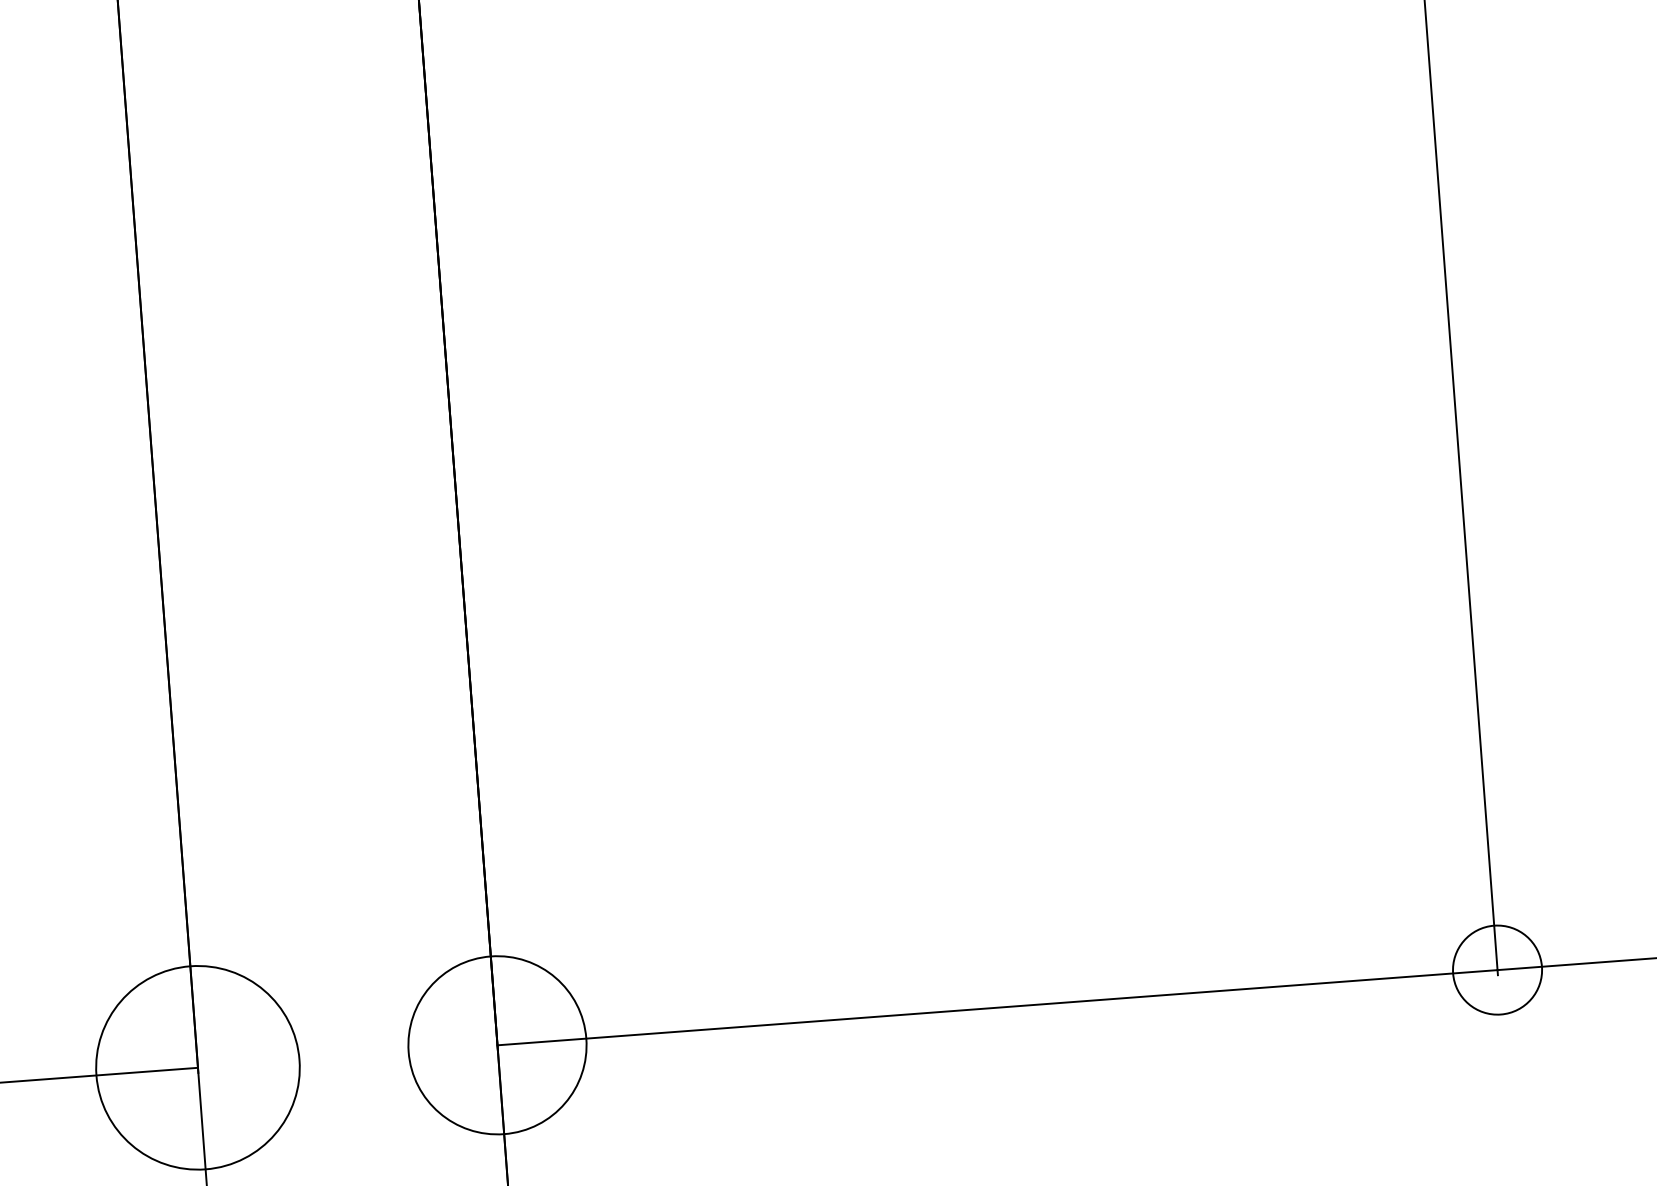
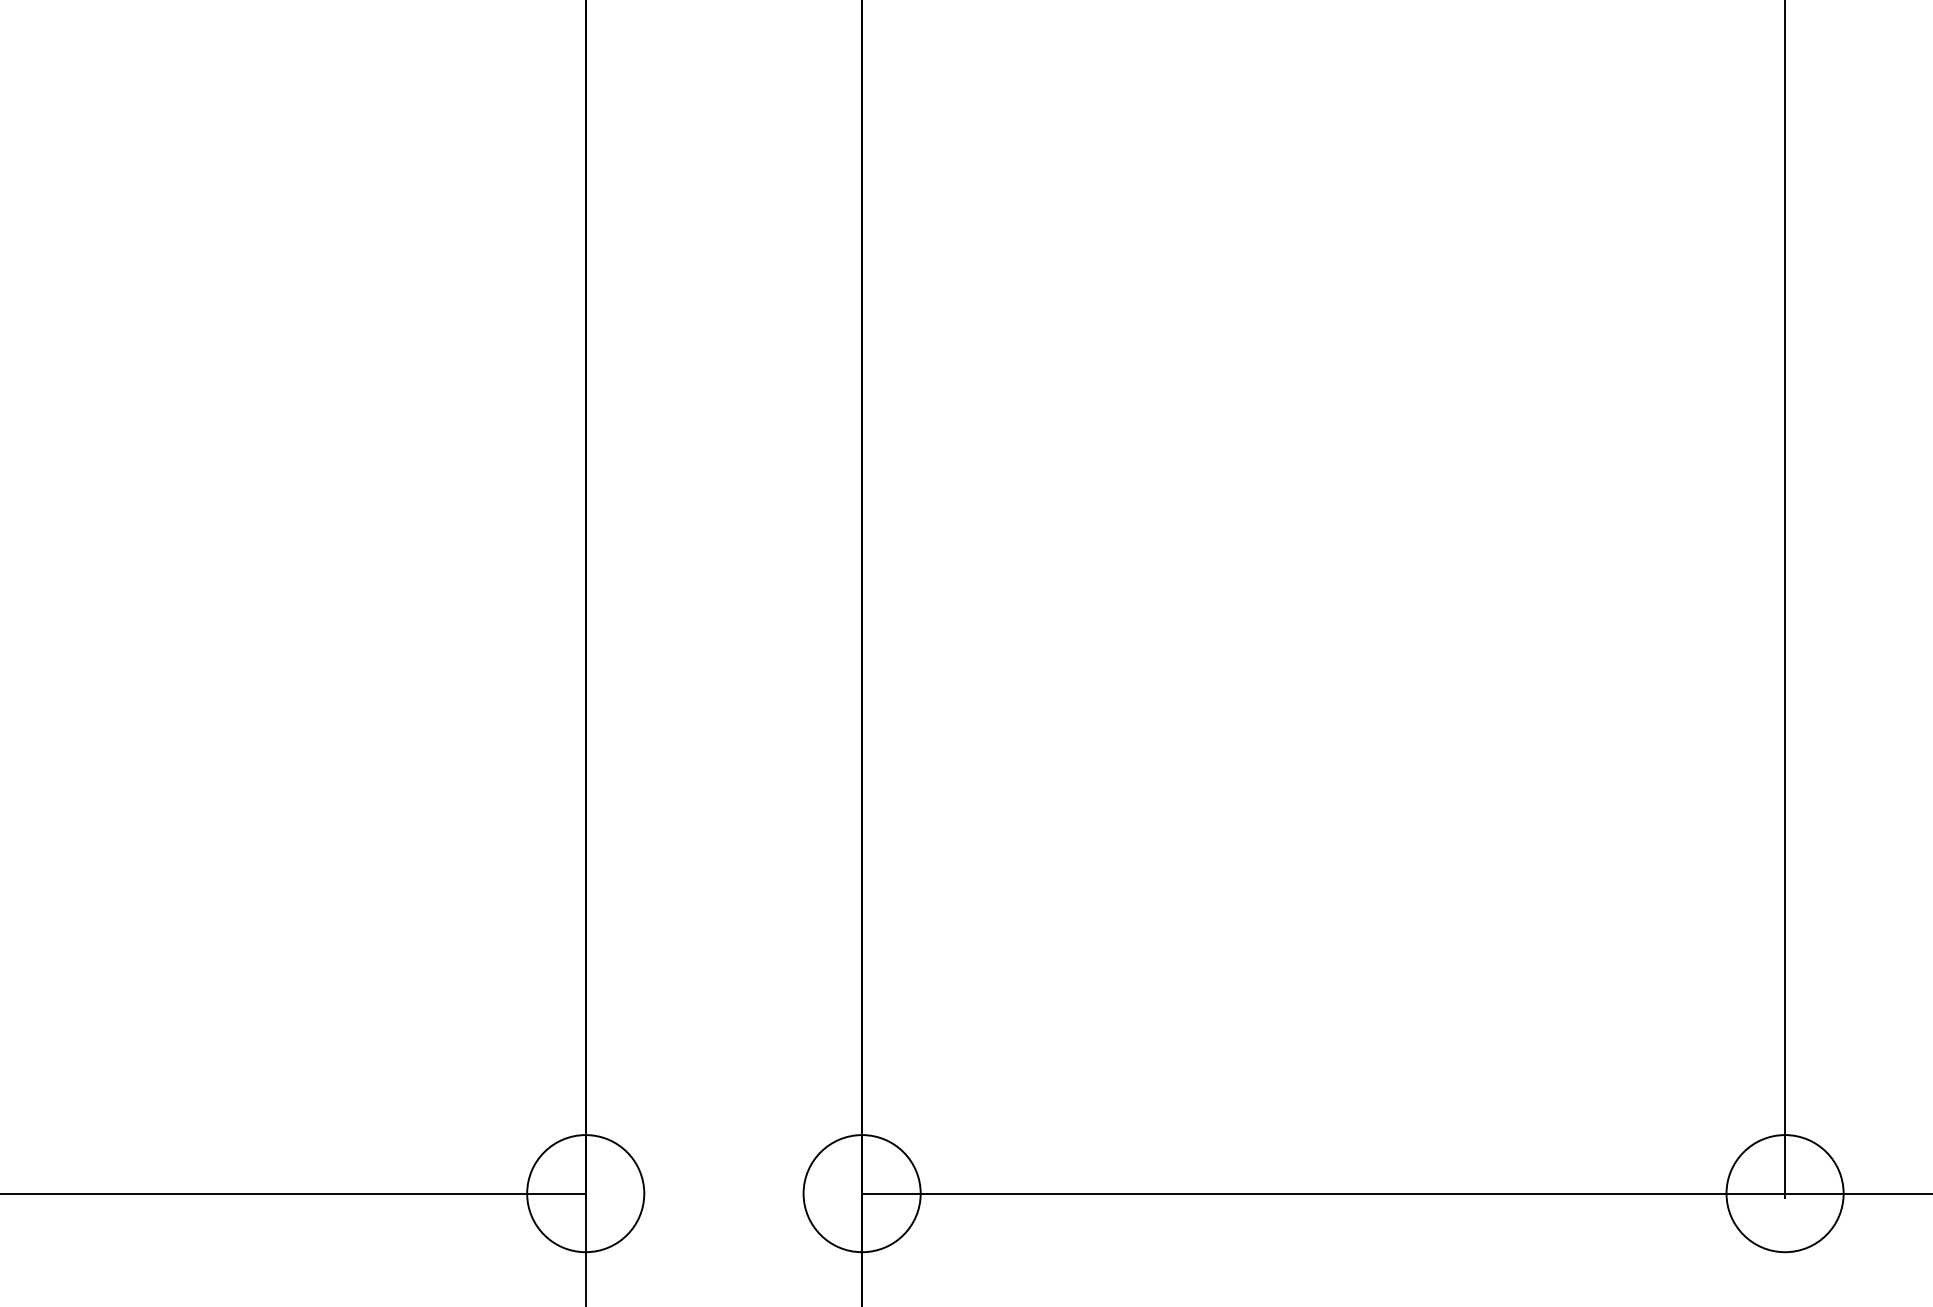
circle: (1496, 970) -> (1784, 1193), size x1.43
circle: (496, 1045) -> (861, 1193), size x0.71
circle: (197, 1067) -> (585, 1193), size x0.62

